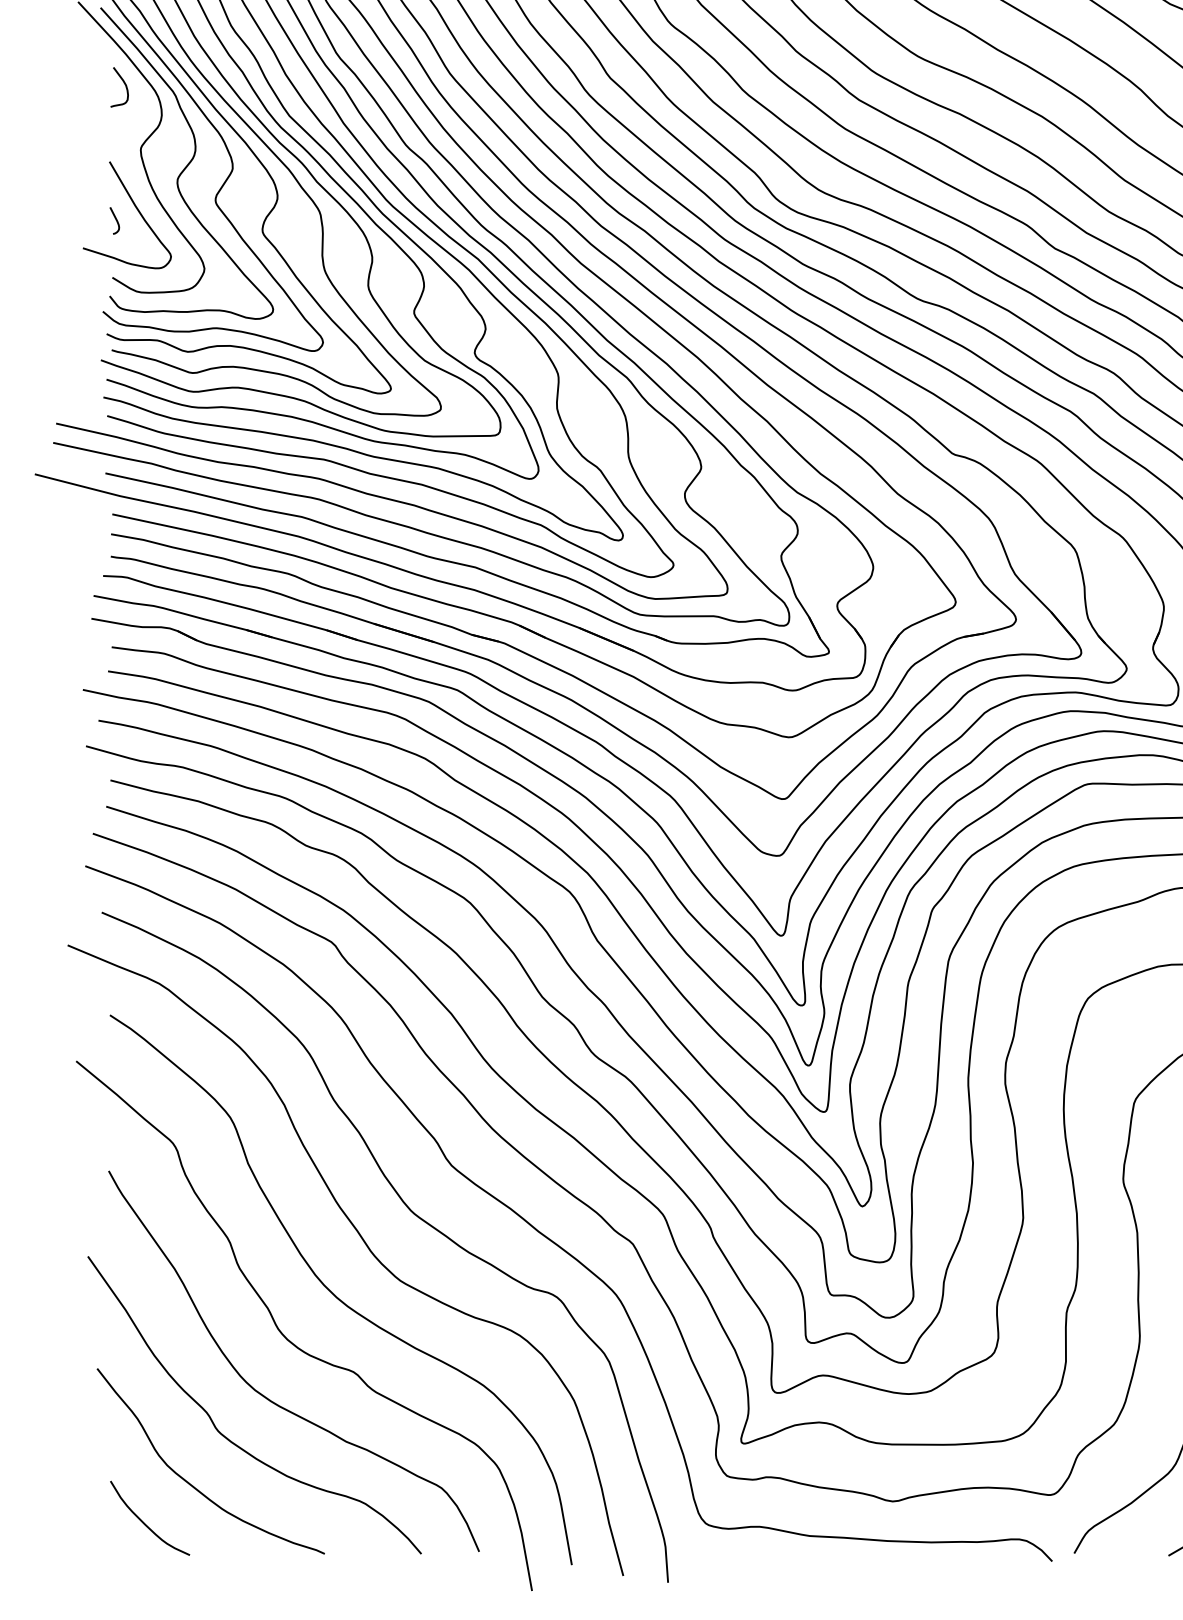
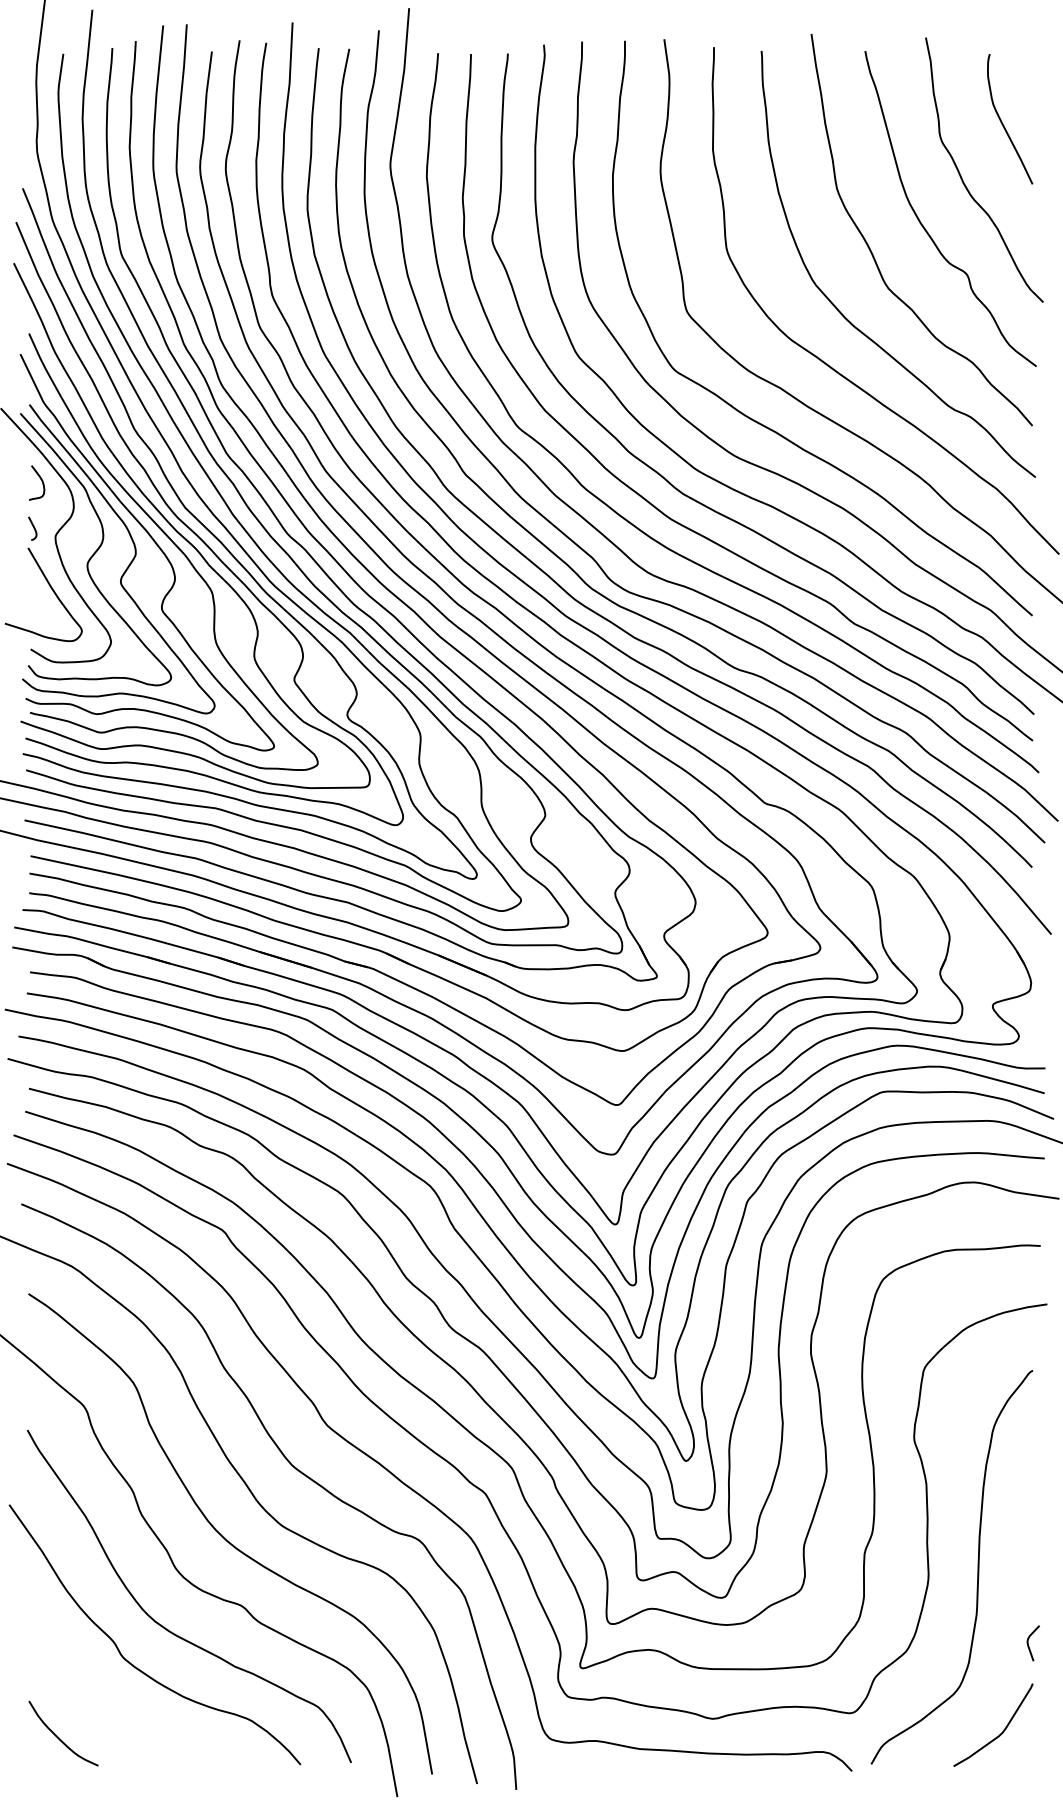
curve: (115, 220) -> (33, 528), moved
curve: (194, 1486) -> (102, 1705), removed

